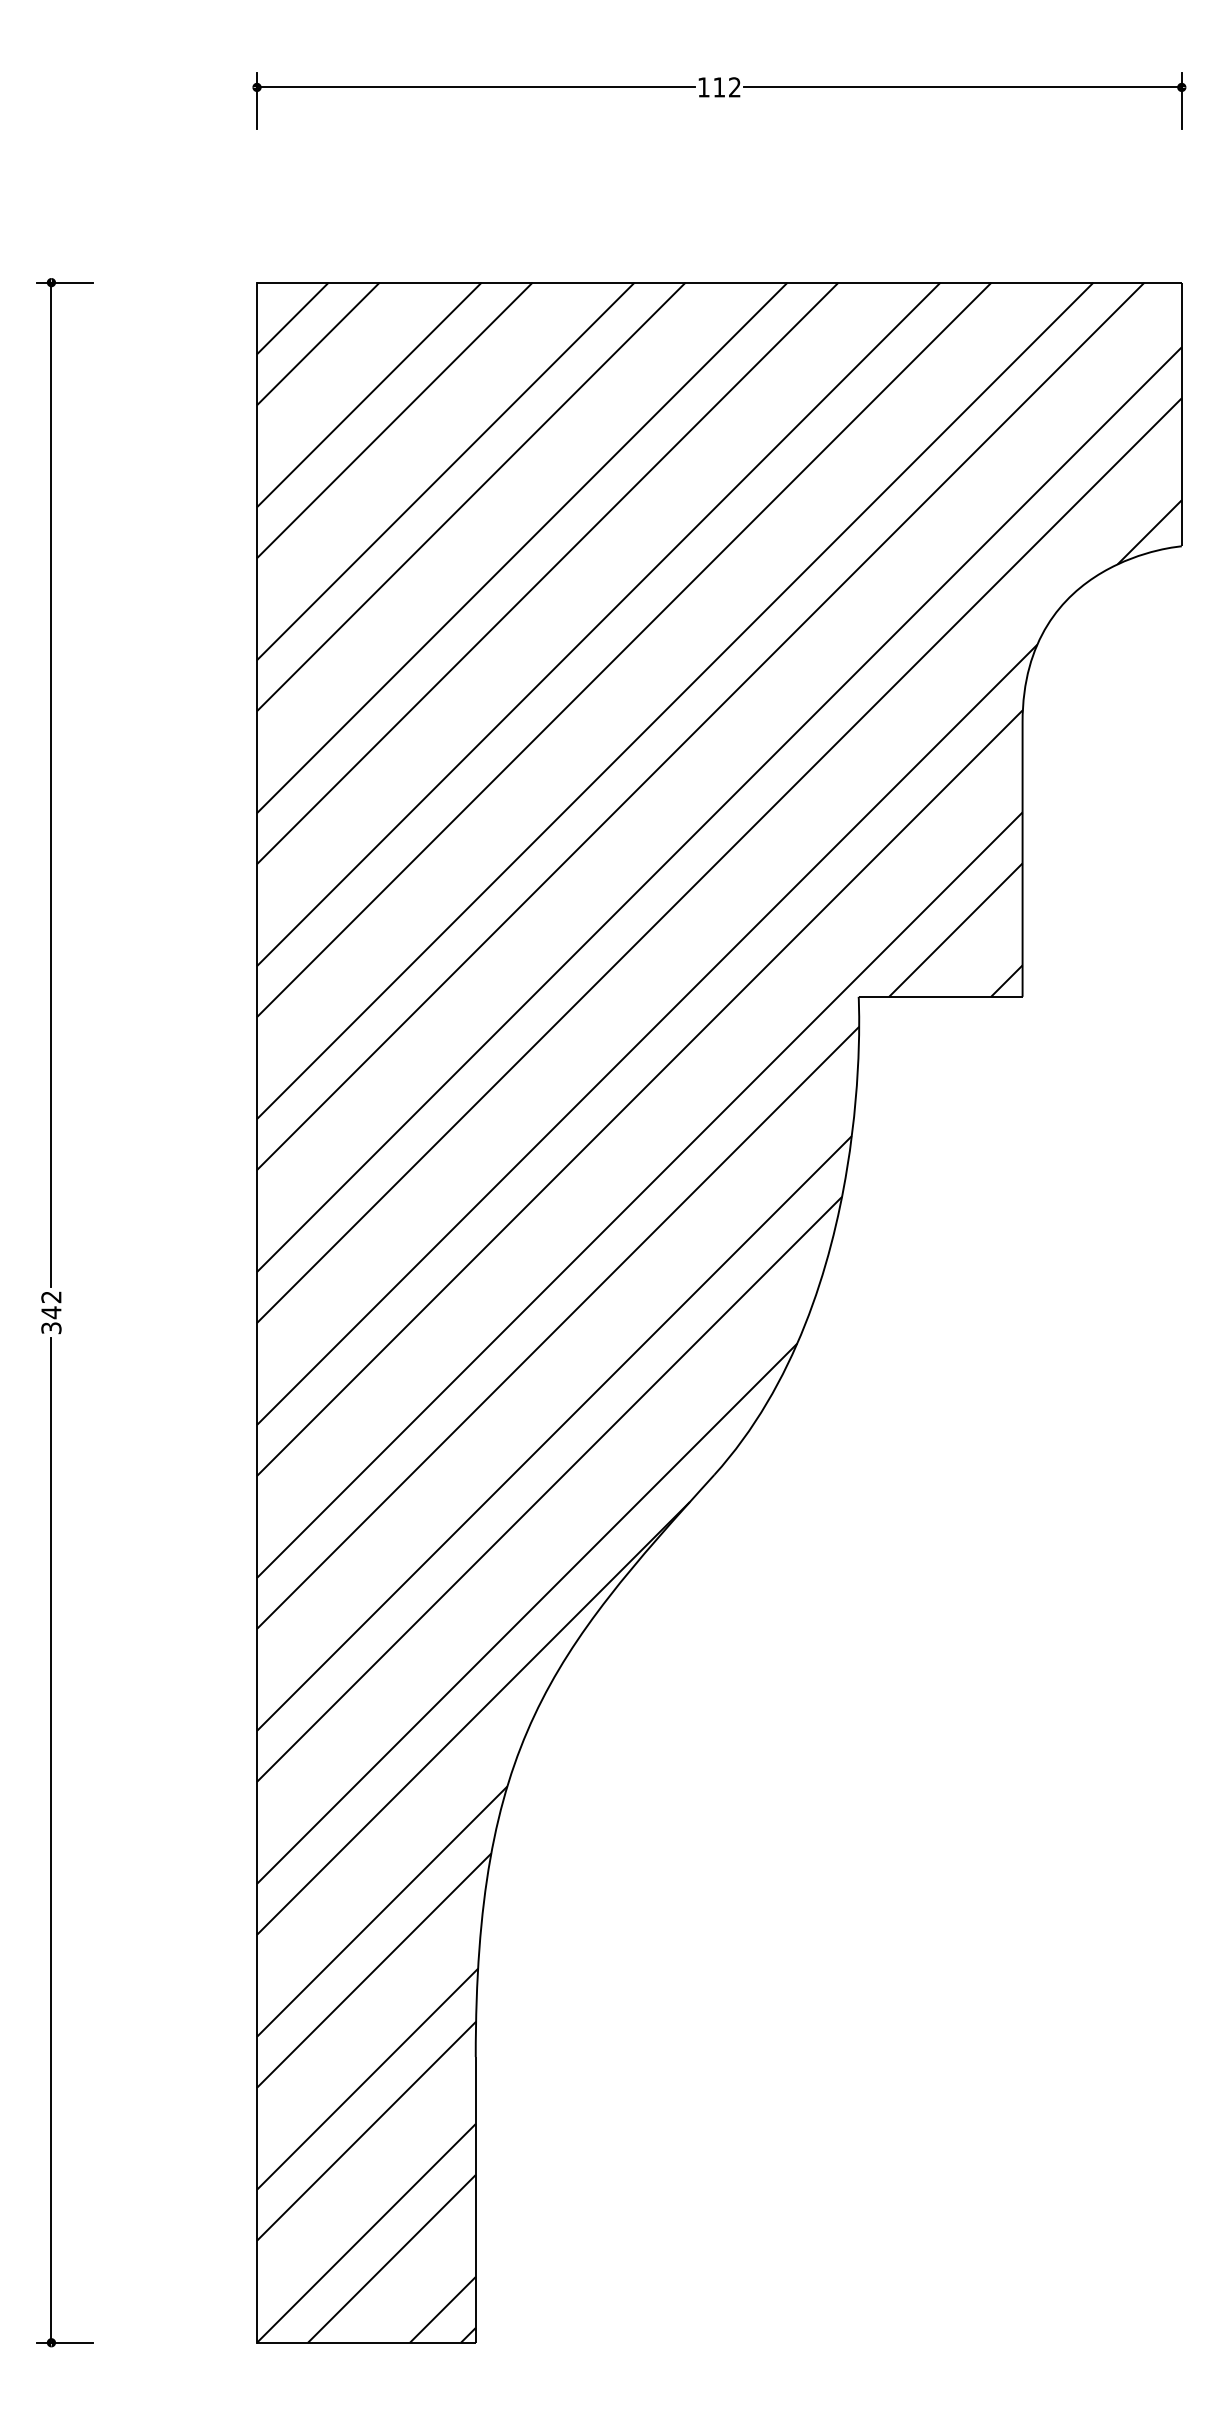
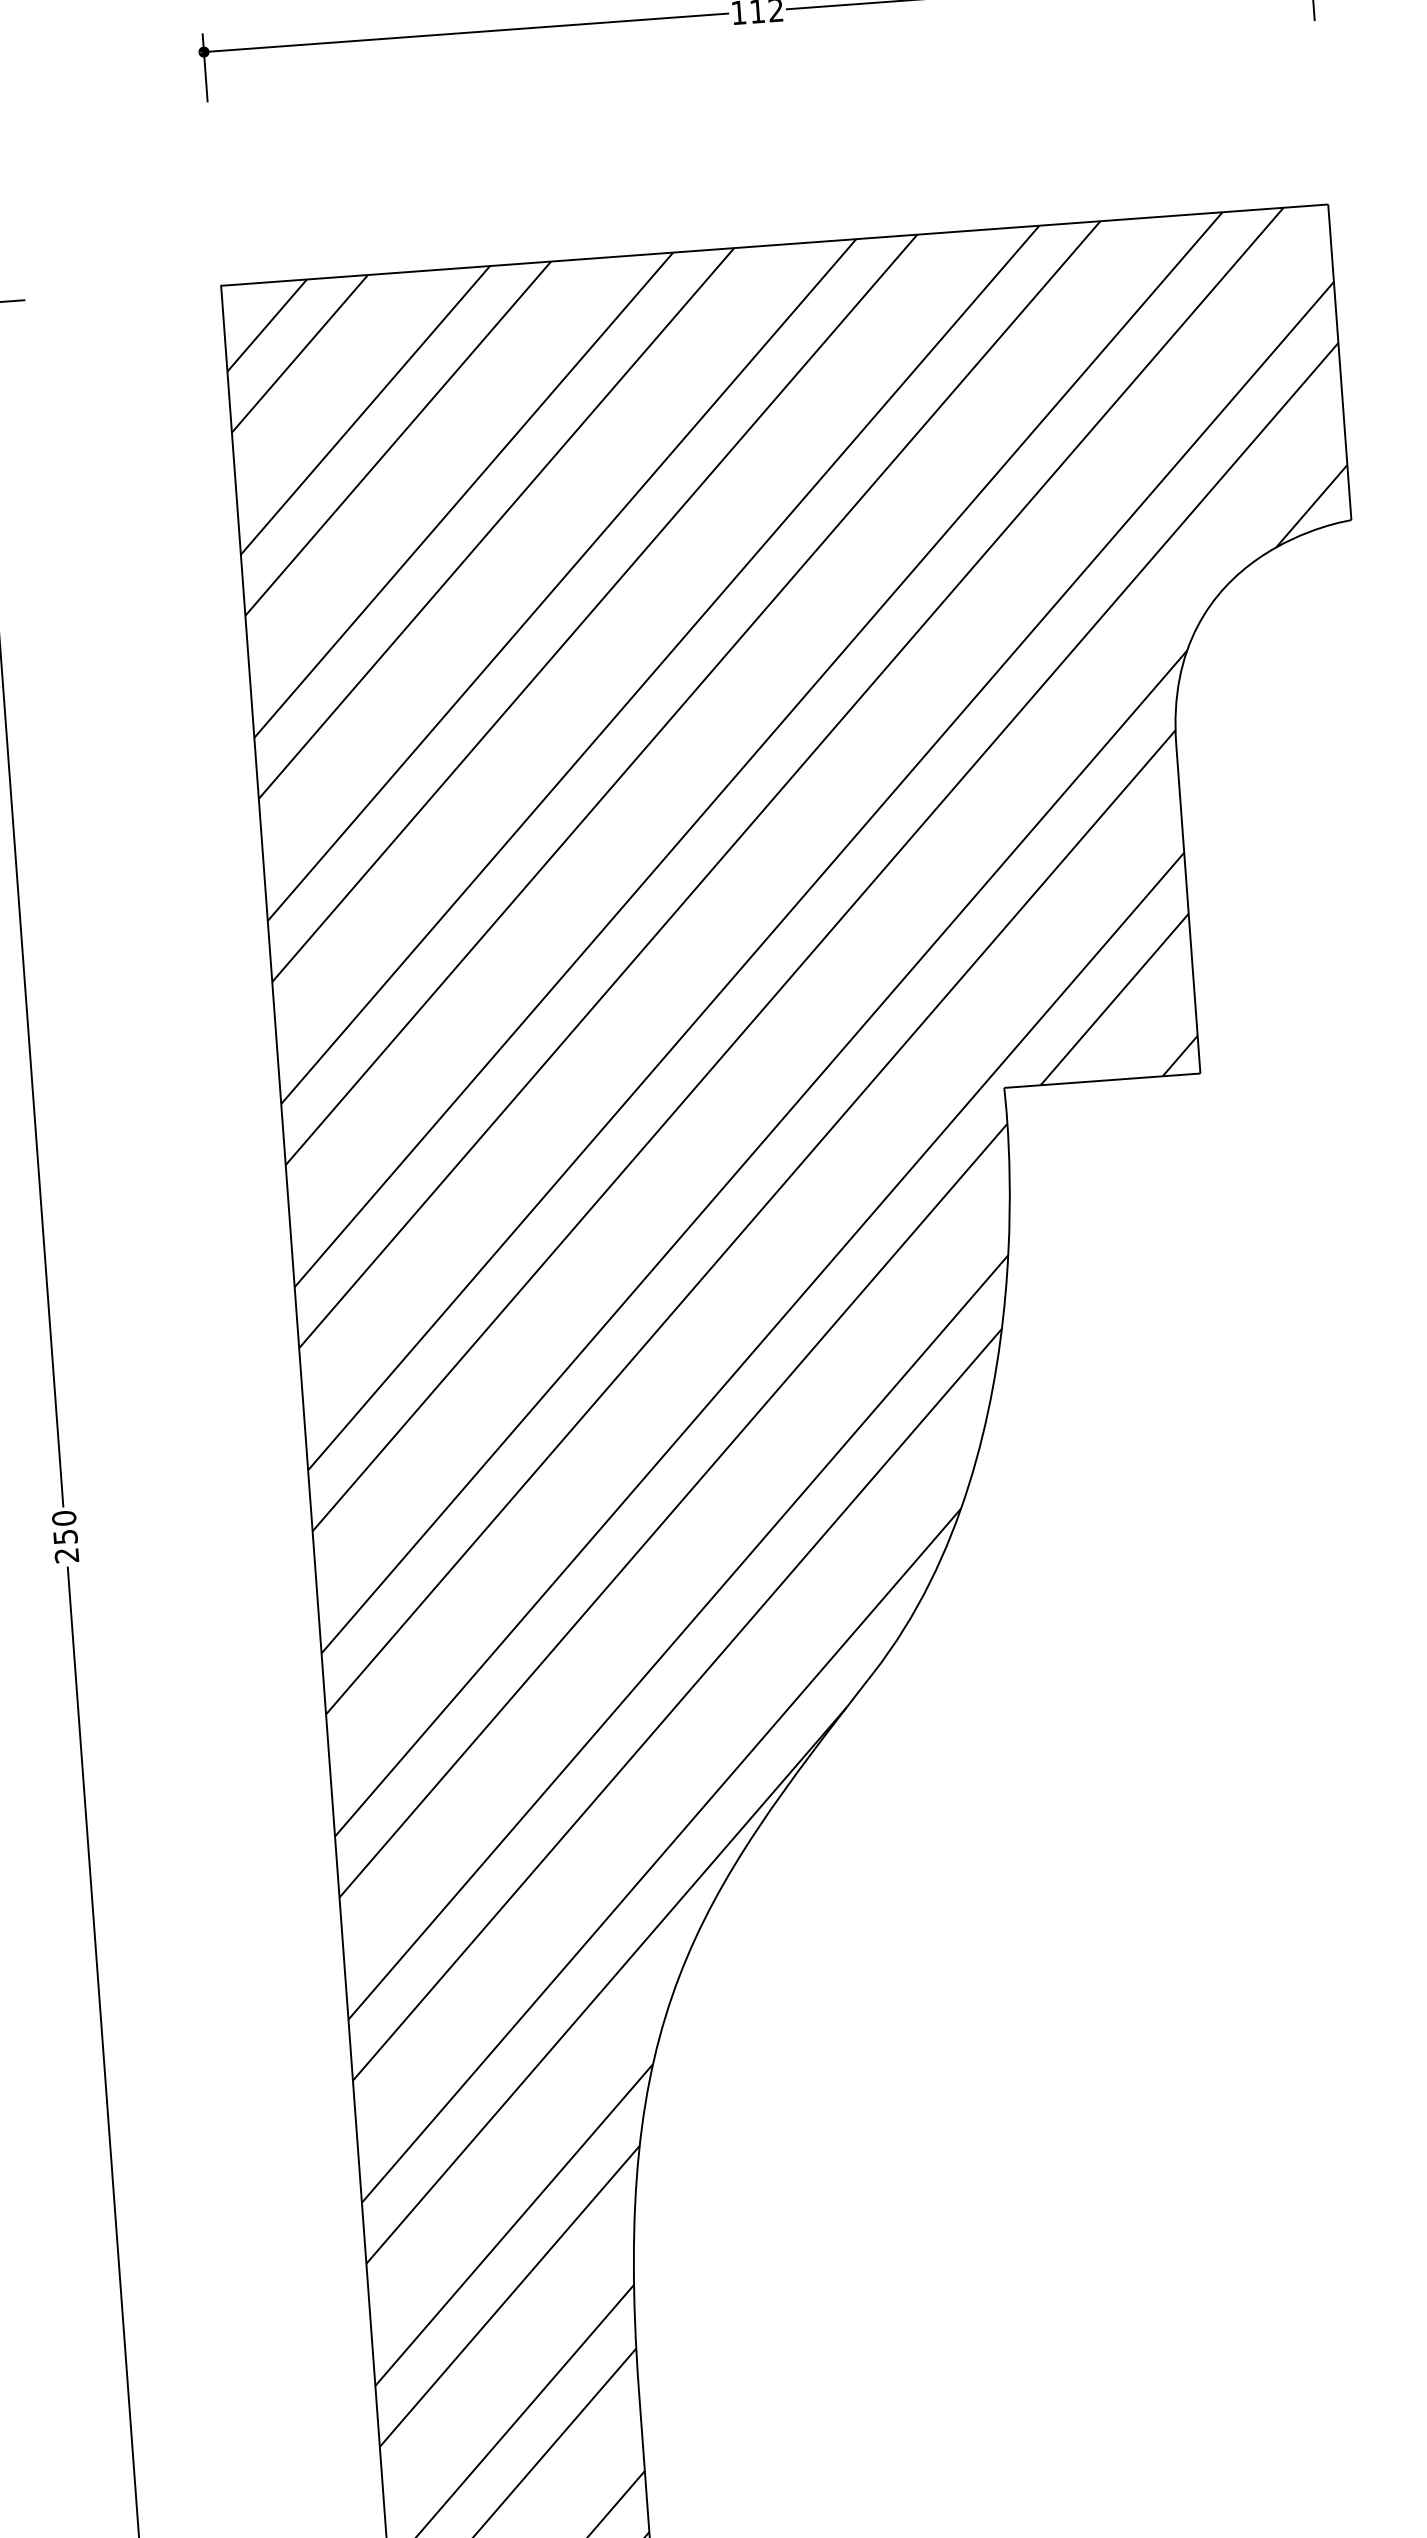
text: (51, 1312) -> (65, 1536), 342 -> 250

